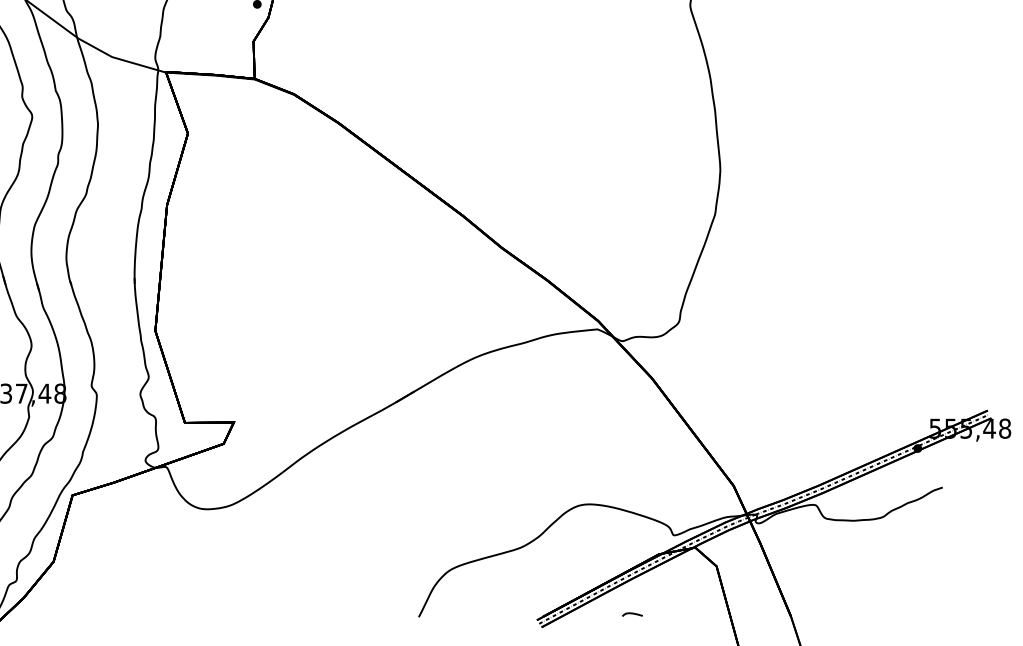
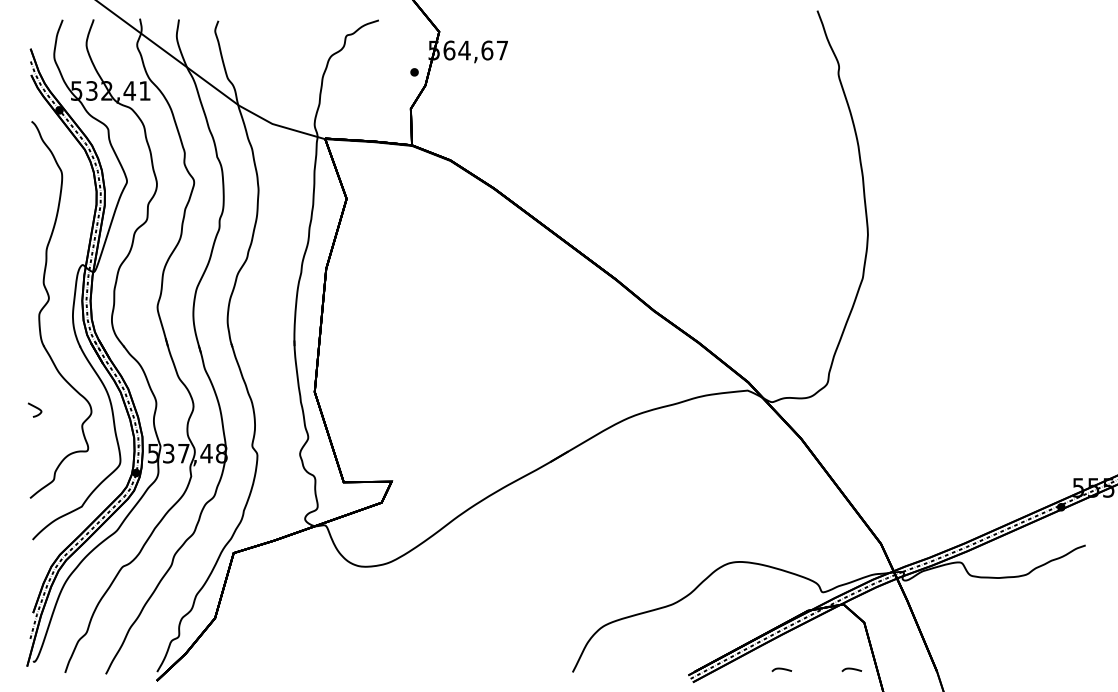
curve: (703, 614) -> (851, 669), added

